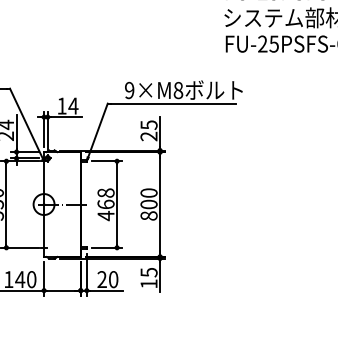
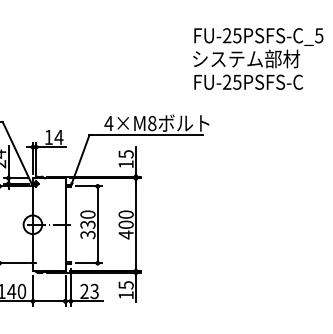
text: (129, 90) -> (108, 123), 9×M8 -> 4×M8
text: (148, 136) -> (125, 164), 25 -> 15
text: (105, 204) -> (87, 224), 468 -> 330
text: (148, 215) -> (125, 234), 800 -> 400
text: (113, 279) -> (94, 291), 20 -> 23

